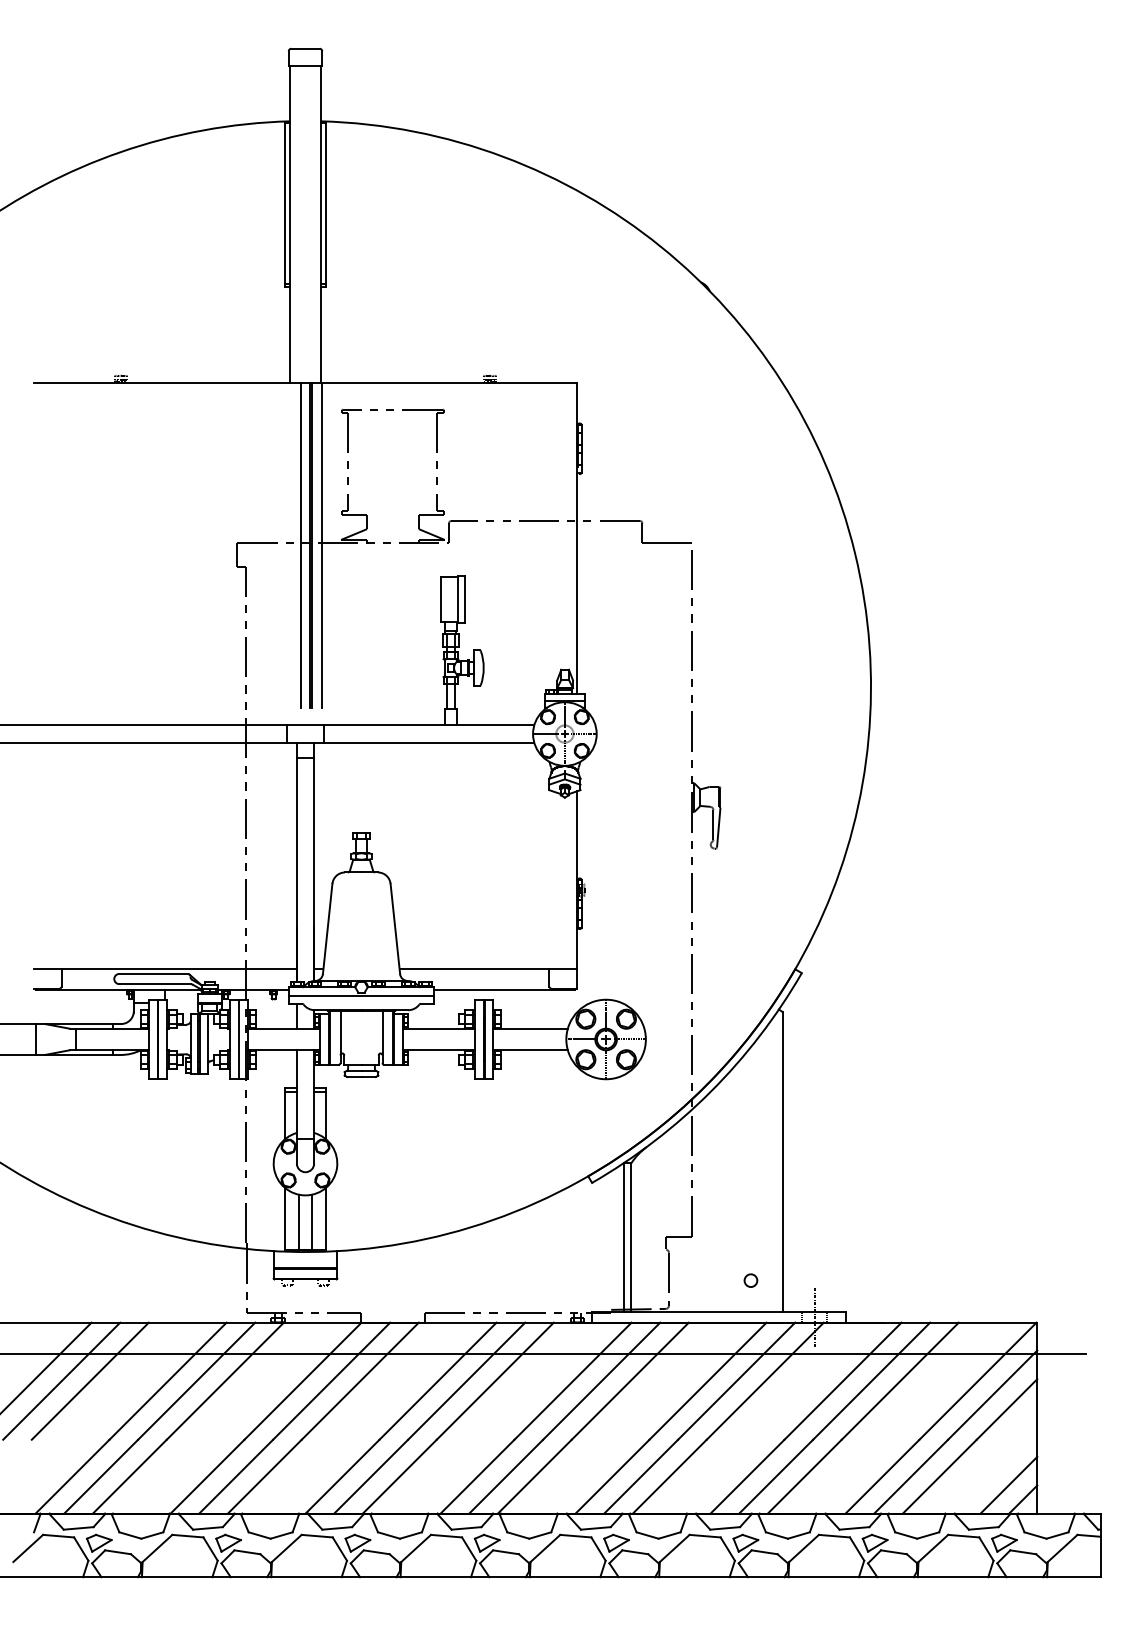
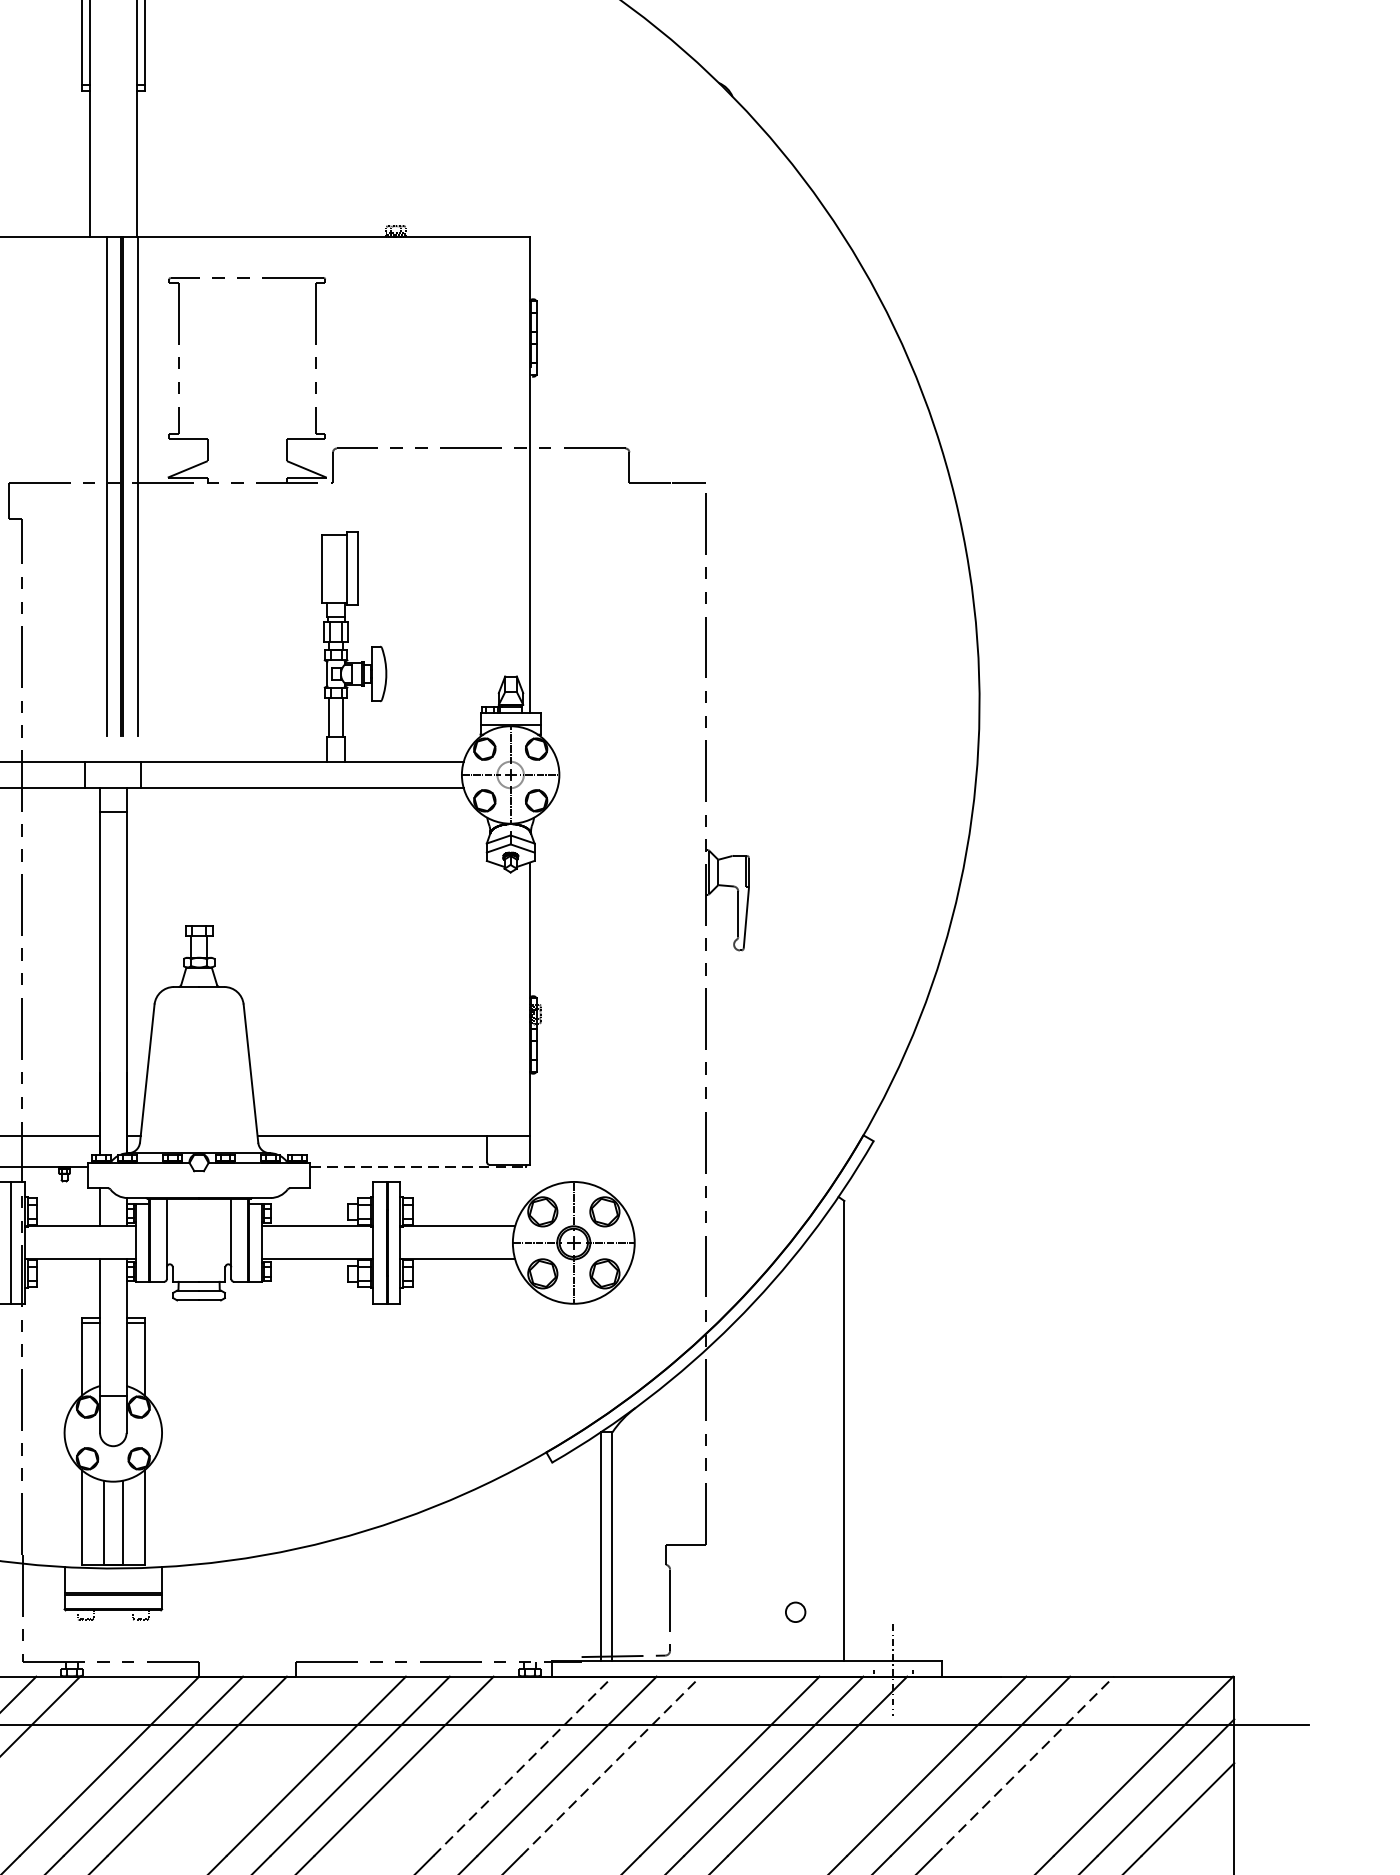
line: (504, 990) -> (418, 1167), solid -> dashed
line: (361, 996) -> (199, 1177), removed
line: (573, 1381) -> (523, 1766), solid -> dashed
line: (630, 1381) -> (611, 1766), solid -> dashed
line: (900, 1381) -> (1024, 1766), solid -> dashed

